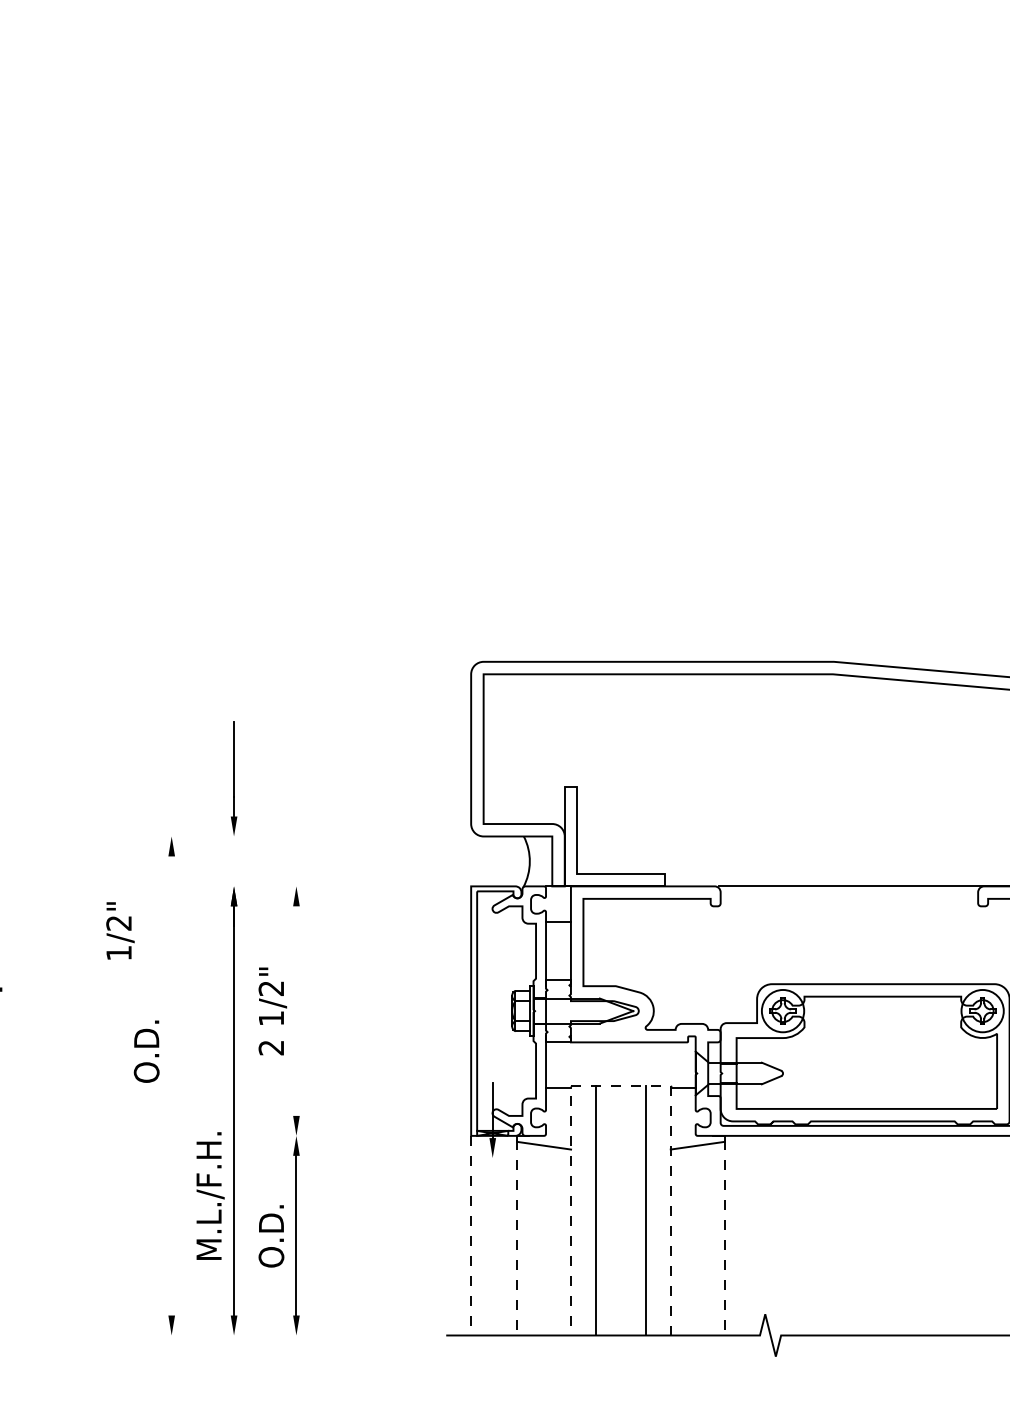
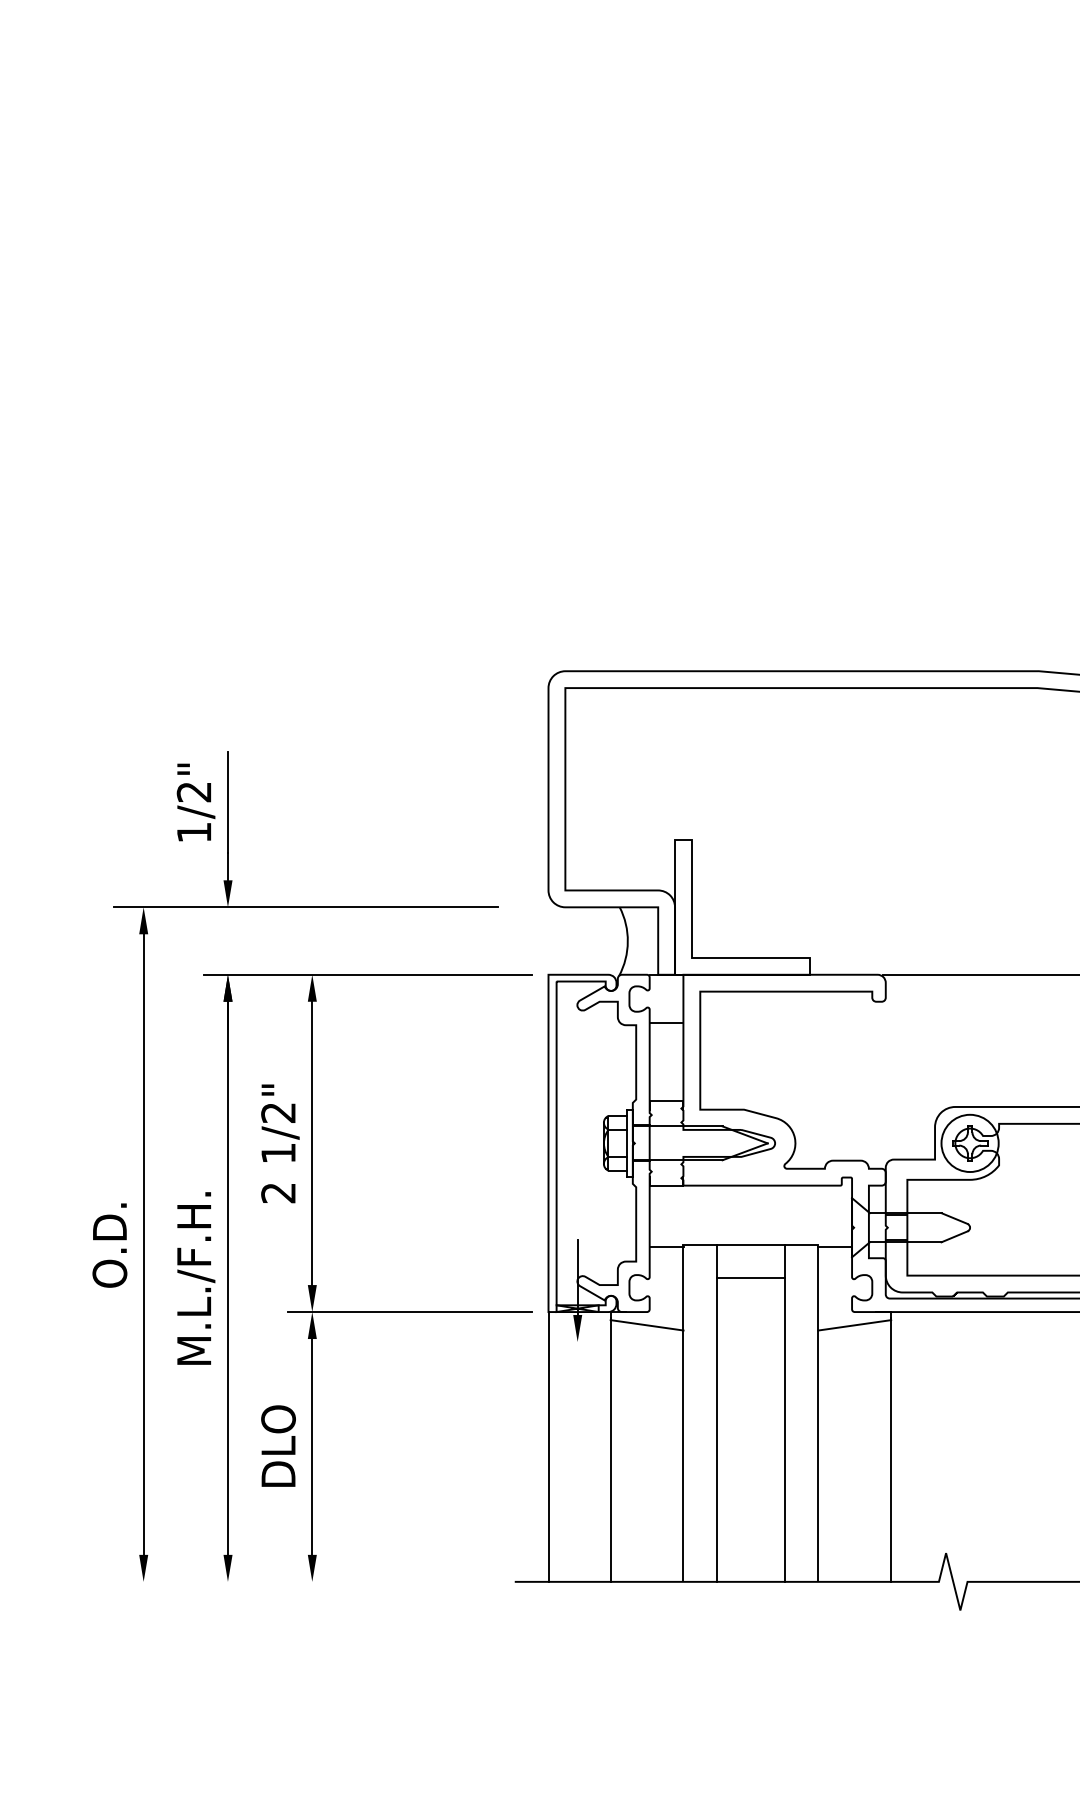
line: (291, 836) -> (305, 907), added
line: (337, 886) -> (367, 974), added
text: (120, 930) -> (196, 801), moved
line: (296, 1010) -> (312, 1142), added
text: (146, 1051) -> (109, 1245), moved
line: (171, 1085) -> (143, 1243), added
line: (620, 1085) -> (750, 1243), dashed -> solid
line: (620, 1110) -> (750, 1277), added
line: (368, 1135) -> (409, 1311), added
text: (210, 1195) -> (196, 1277), moved
text: (271, 1235) -> (278, 1446), O.D. -> DLO
line: (471, 1235) -> (548, 1446), dashed -> solid
line: (517, 1237) -> (611, 1449), dashed -> solid
line: (724, 1237) -> (890, 1449), dashed -> solid

